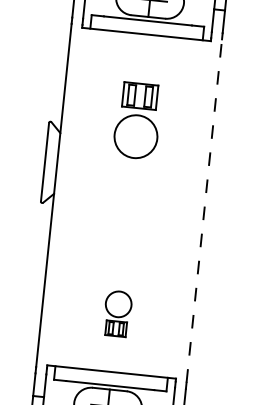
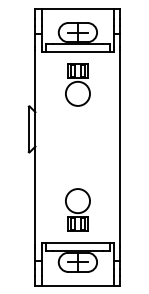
part: (136, 120) -> (77, 84), moved
line: (204, 211) -> (120, 147), dashed -> solid
part: (116, 312) -> (77, 209), size x1.67

